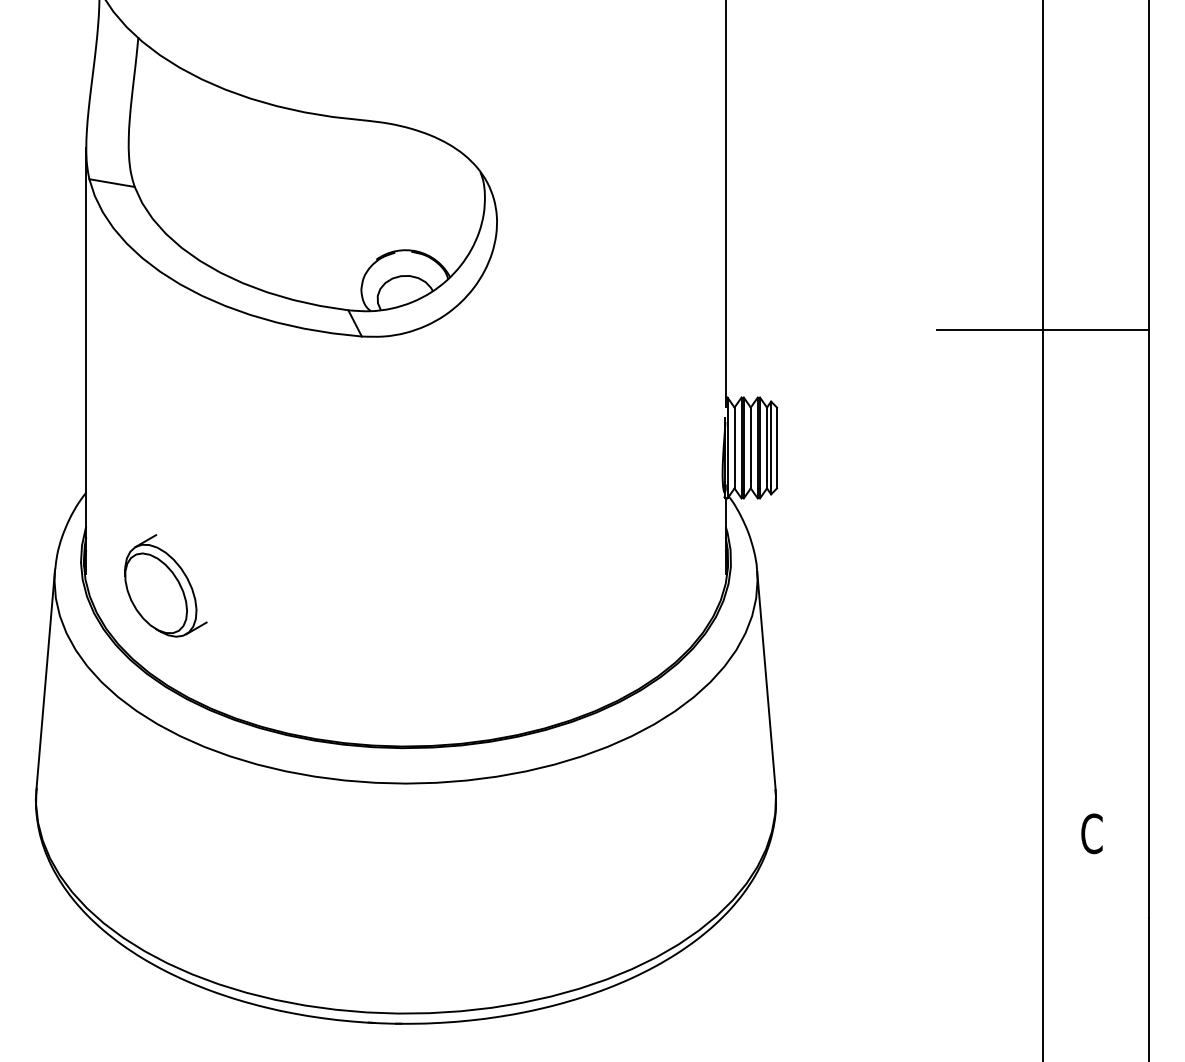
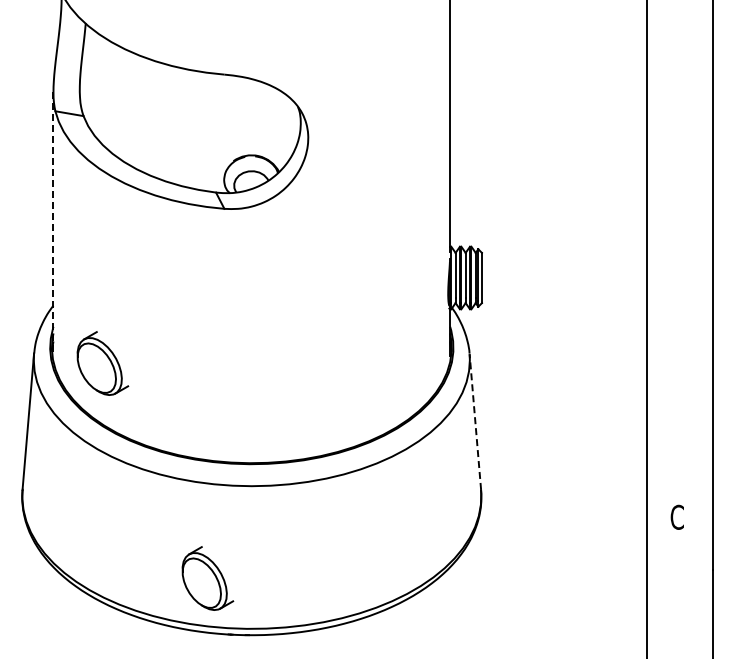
line: (1042, 329) -> (646, 204), removed
line: (86, 360) -> (53, 223), solid -> dashed
line: (766, 679) -> (475, 421), solid -> dashed
part: (334, 932) -> (207, 578), added

